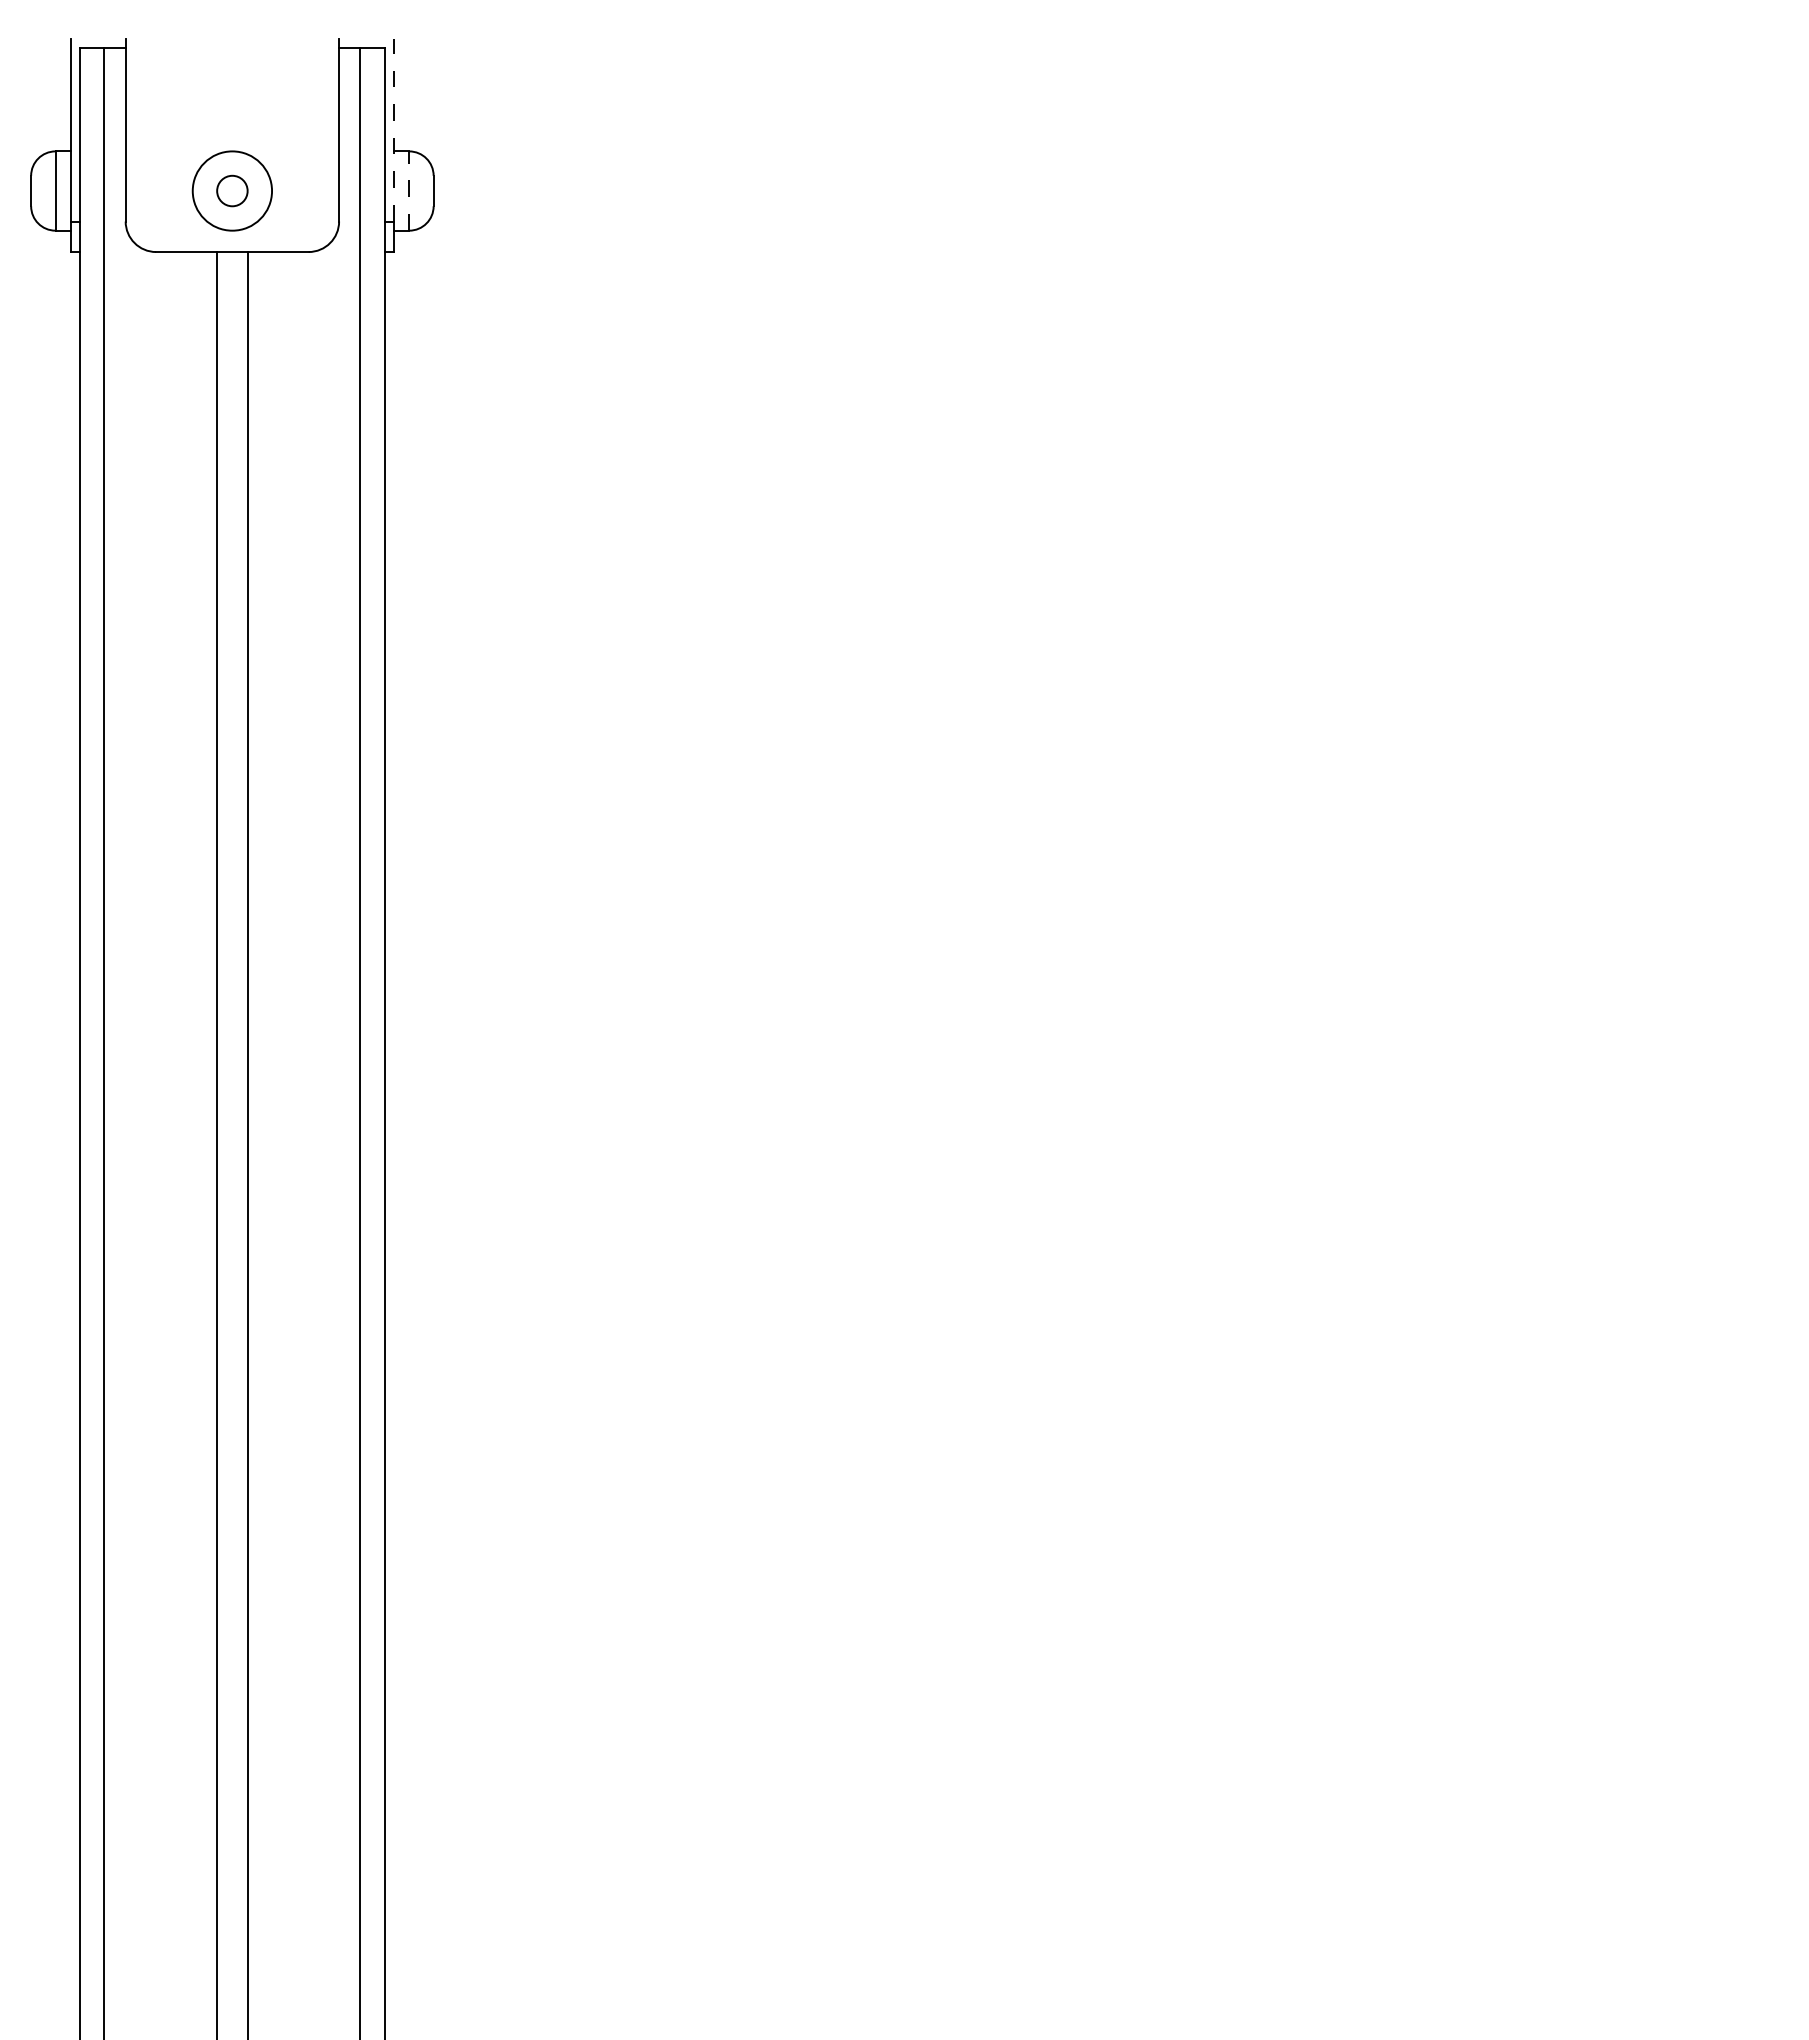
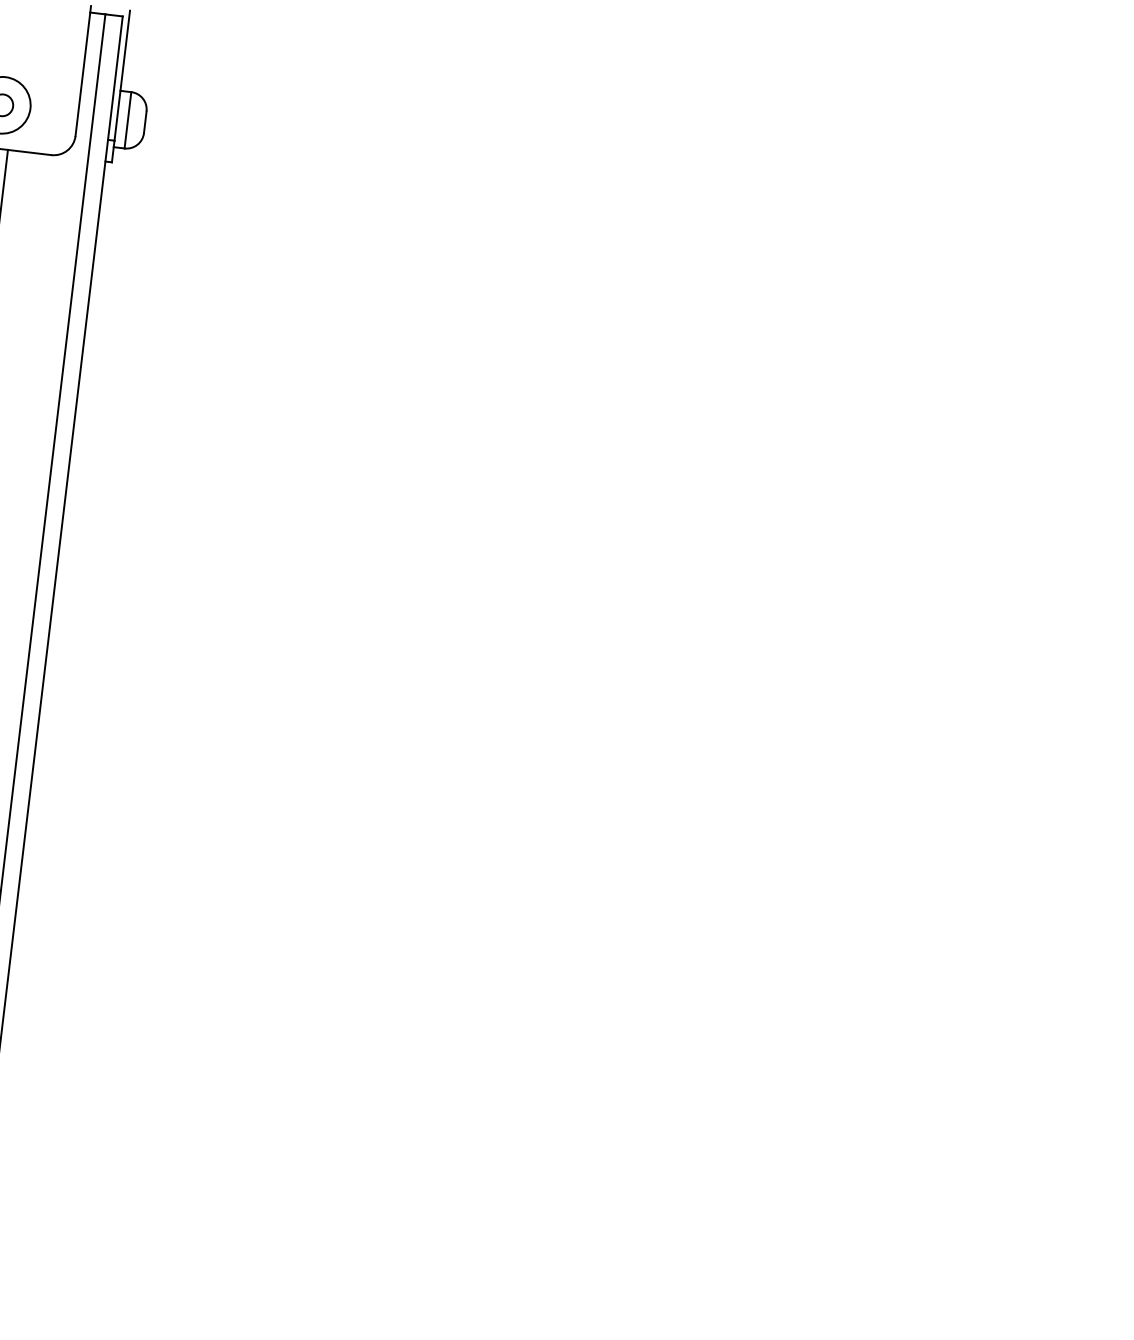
line: (394, 129) -> (122, 75), dashed -> solid
line: (409, 191) -> (128, 120), dashed -> solid

